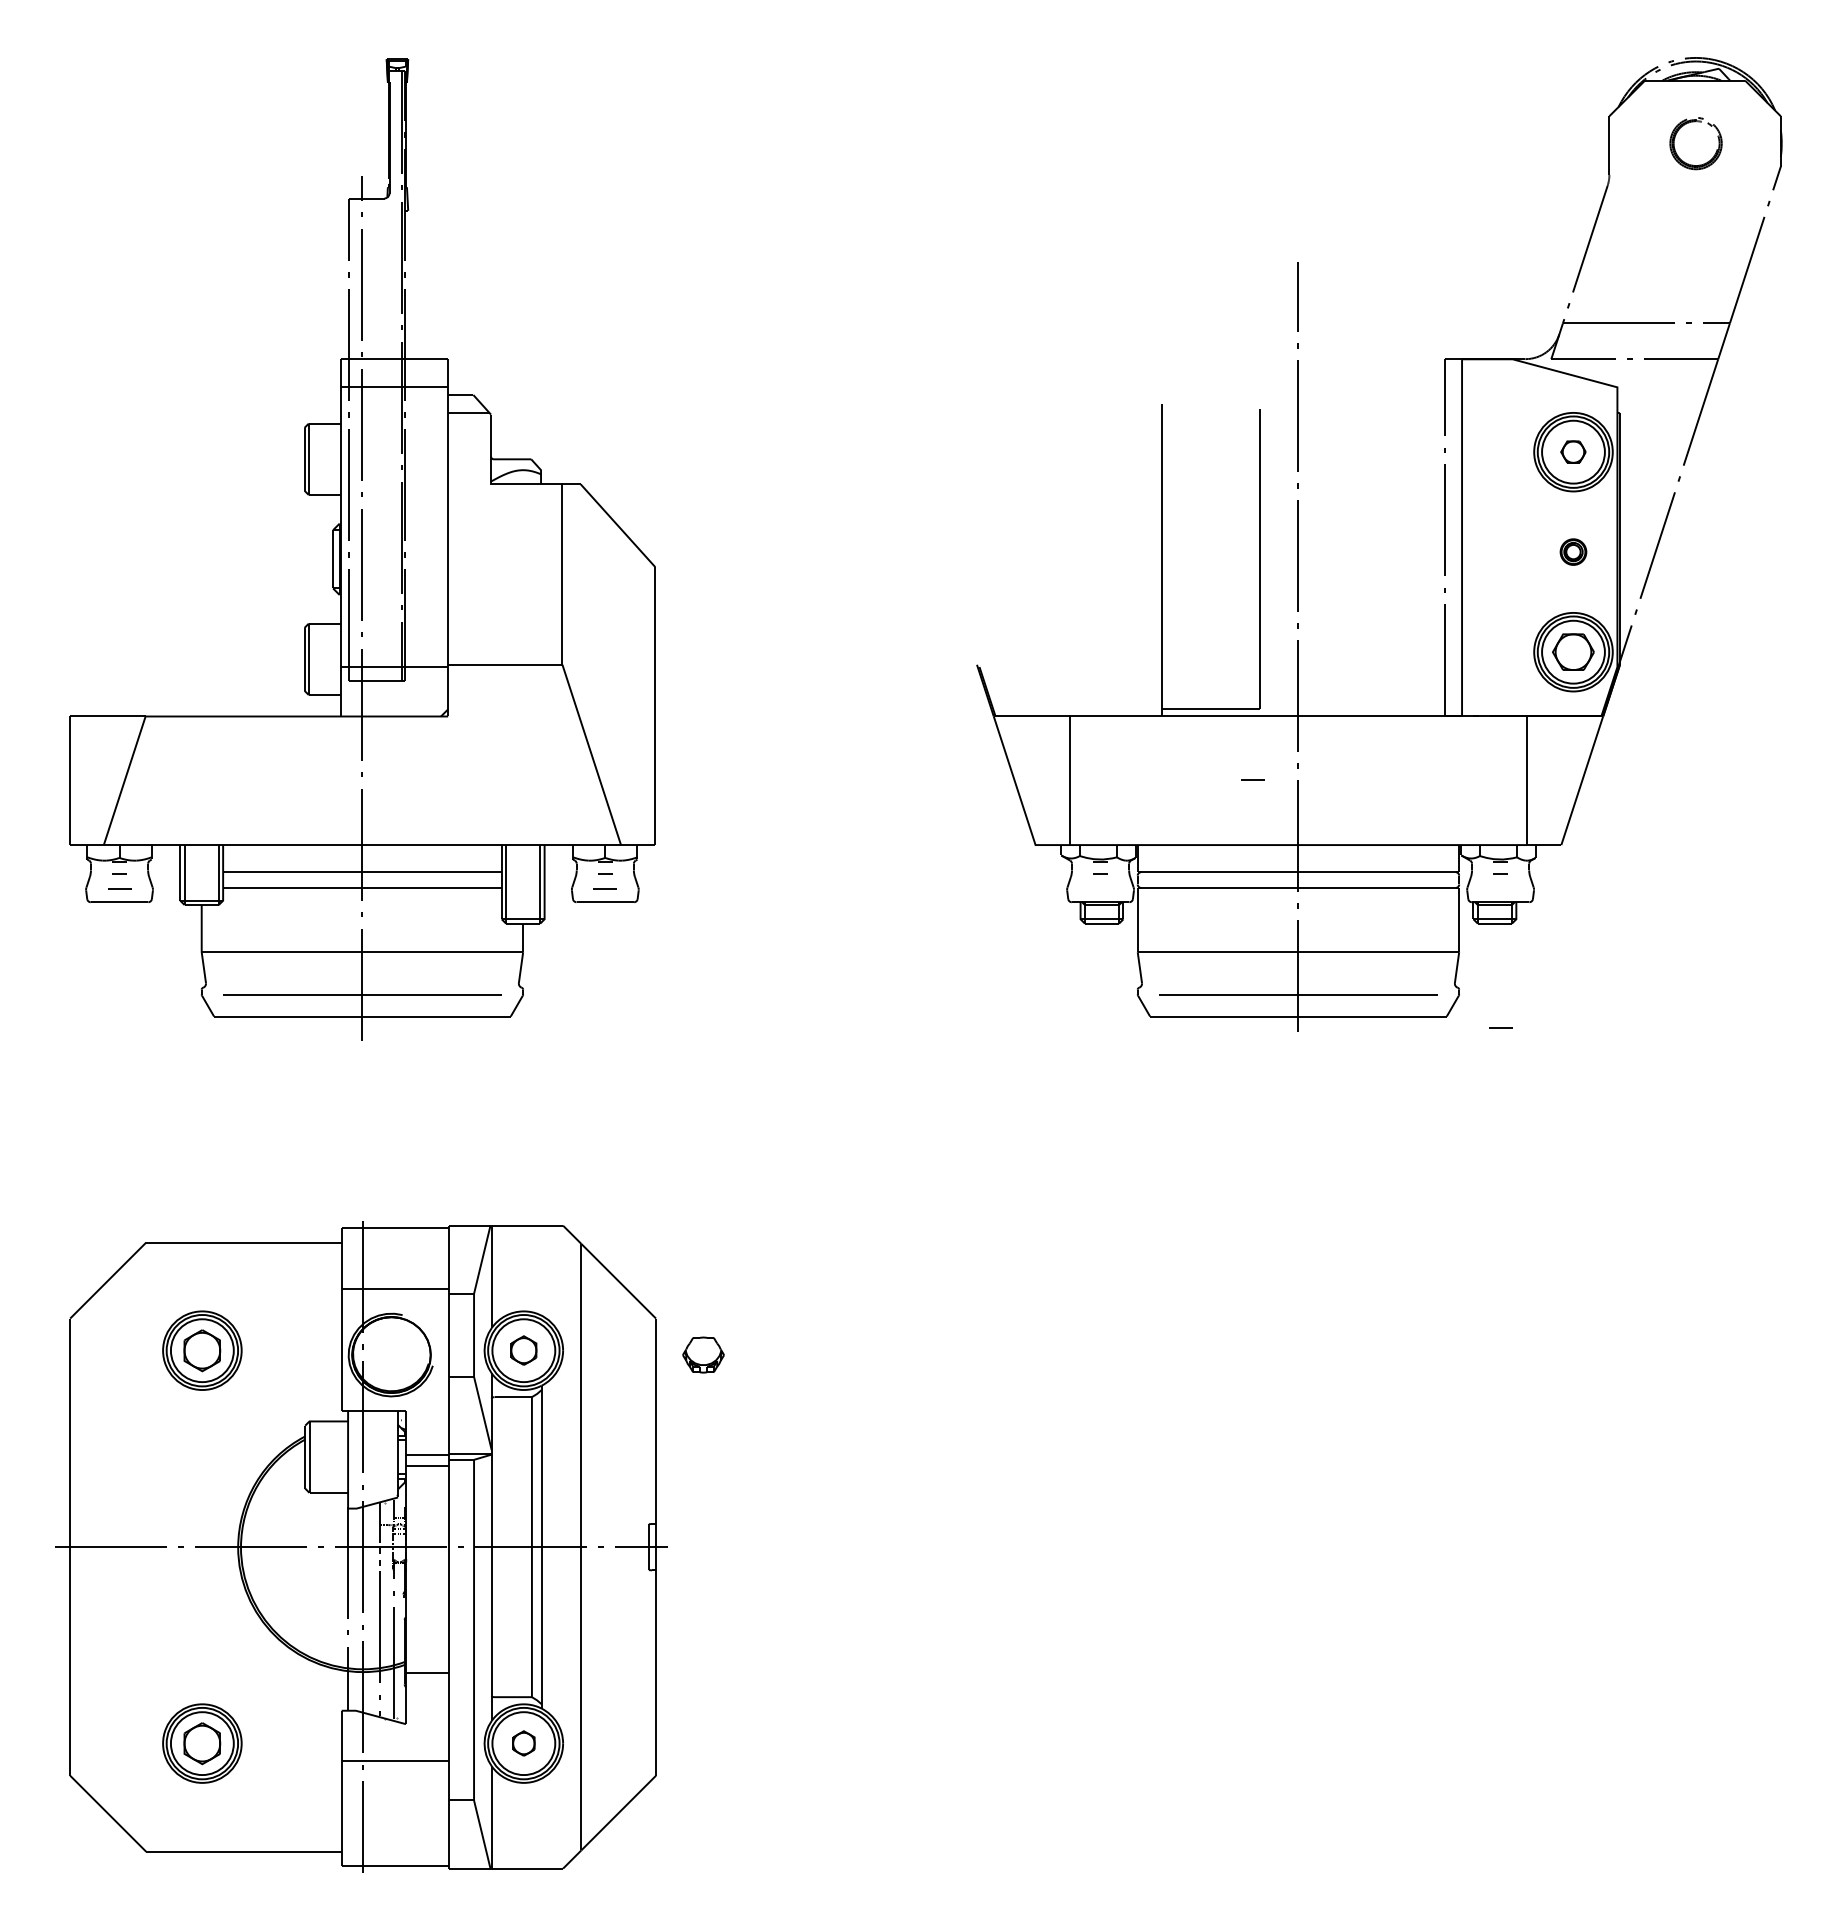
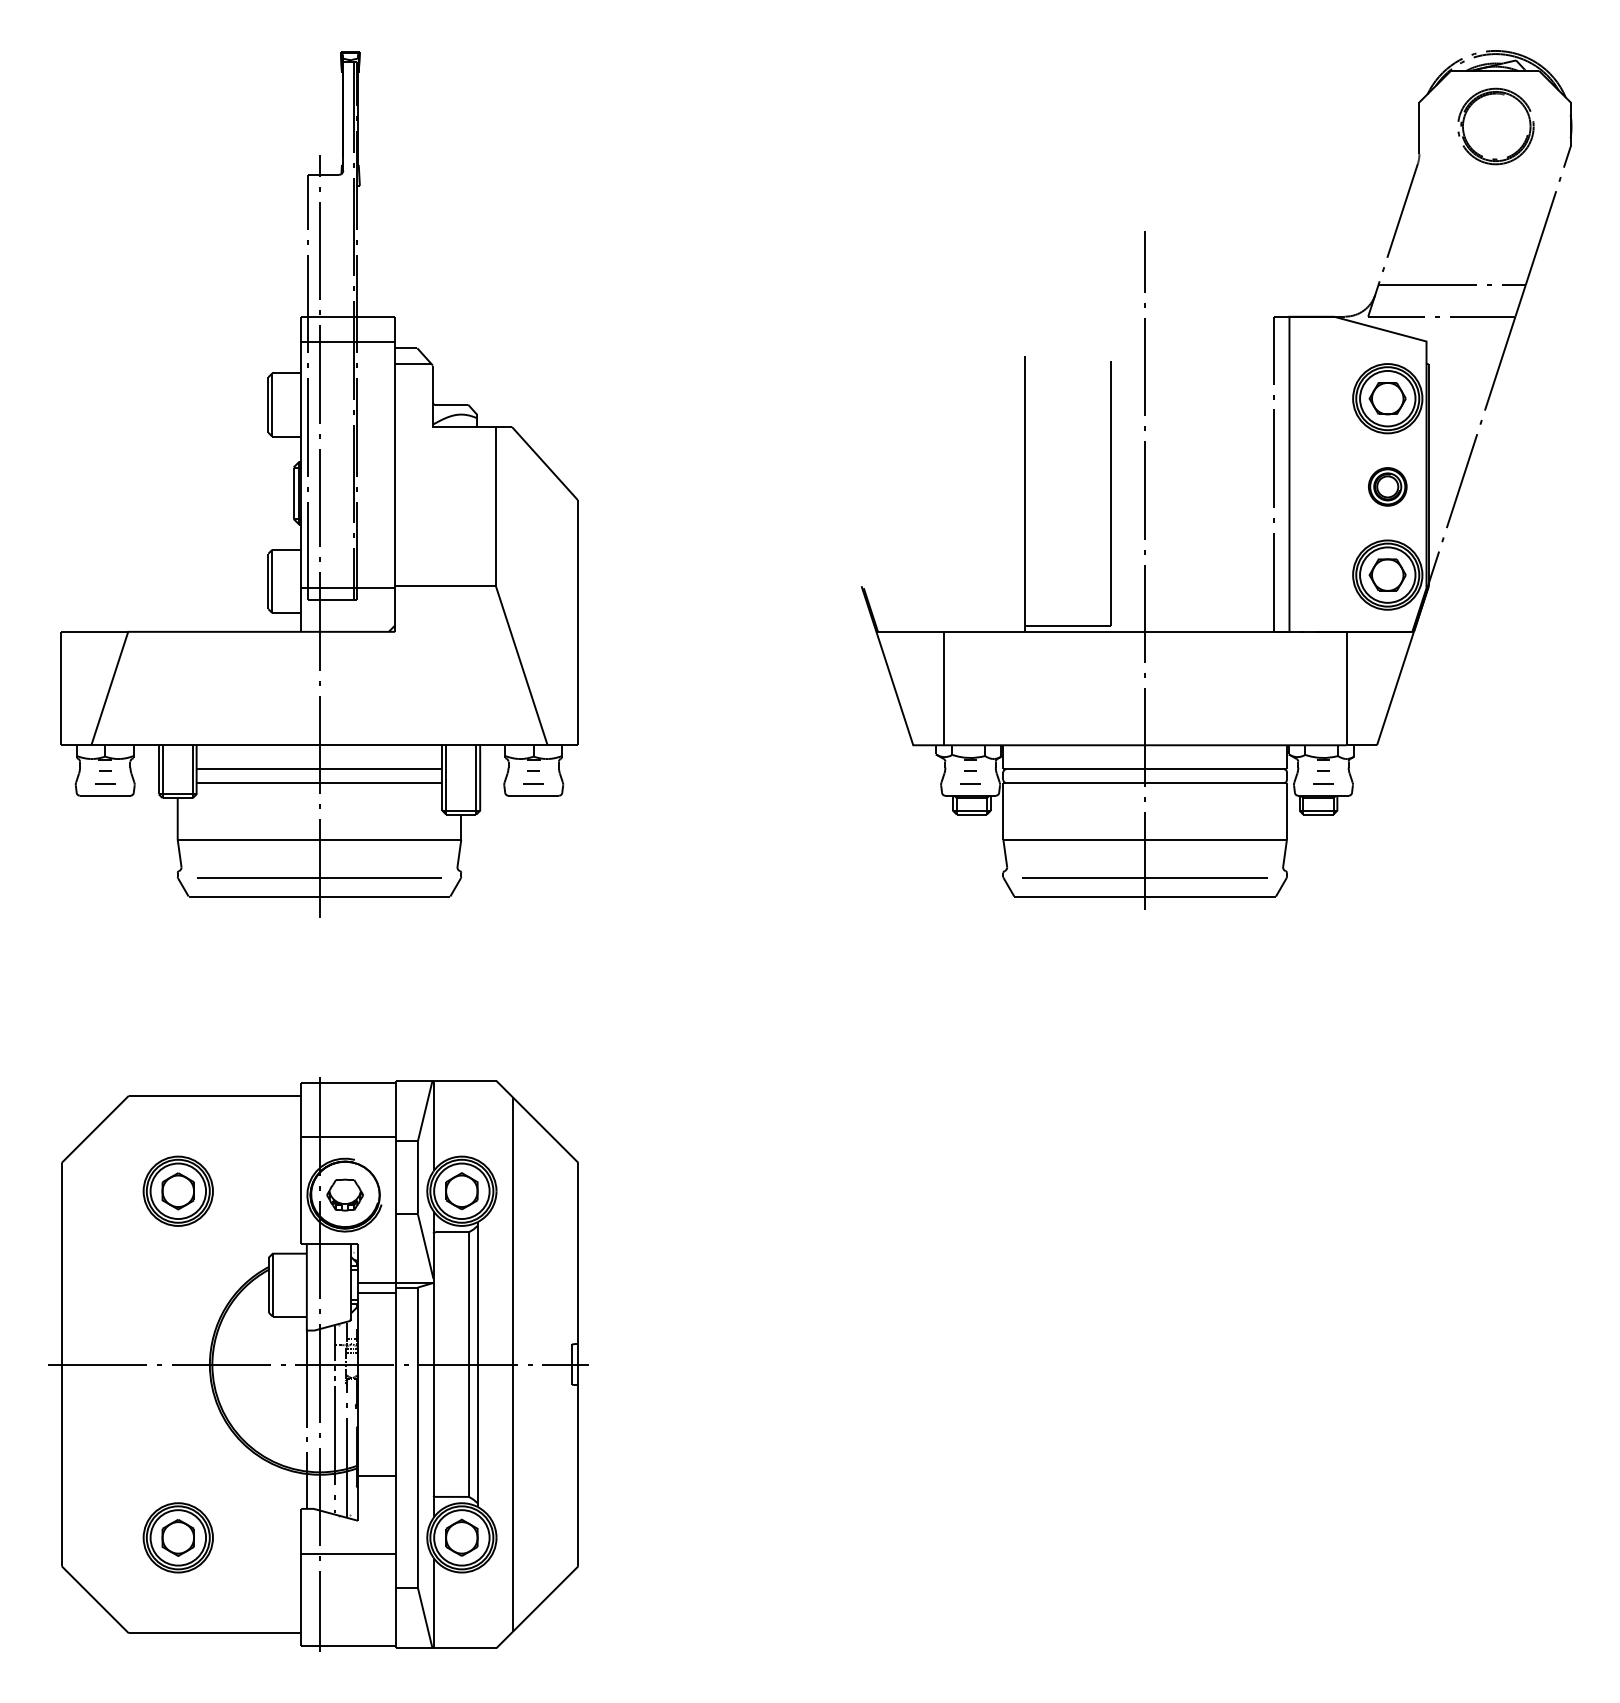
part: (1695, 143) -> (1495, 126), size x1.67
part: (1573, 451) -> (1387, 398), size x1.67
part: (1573, 551) -> (1387, 486), size x1.67
line: (1252, 779) -> (970, 783), moved
line: (1500, 1027) -> (1323, 783), moved
part: (523, 1350) -> (461, 1191), size x1.43
part: (703, 1354) -> (345, 1194), moved
part: (523, 1743) -> (461, 1537), size x1.67

